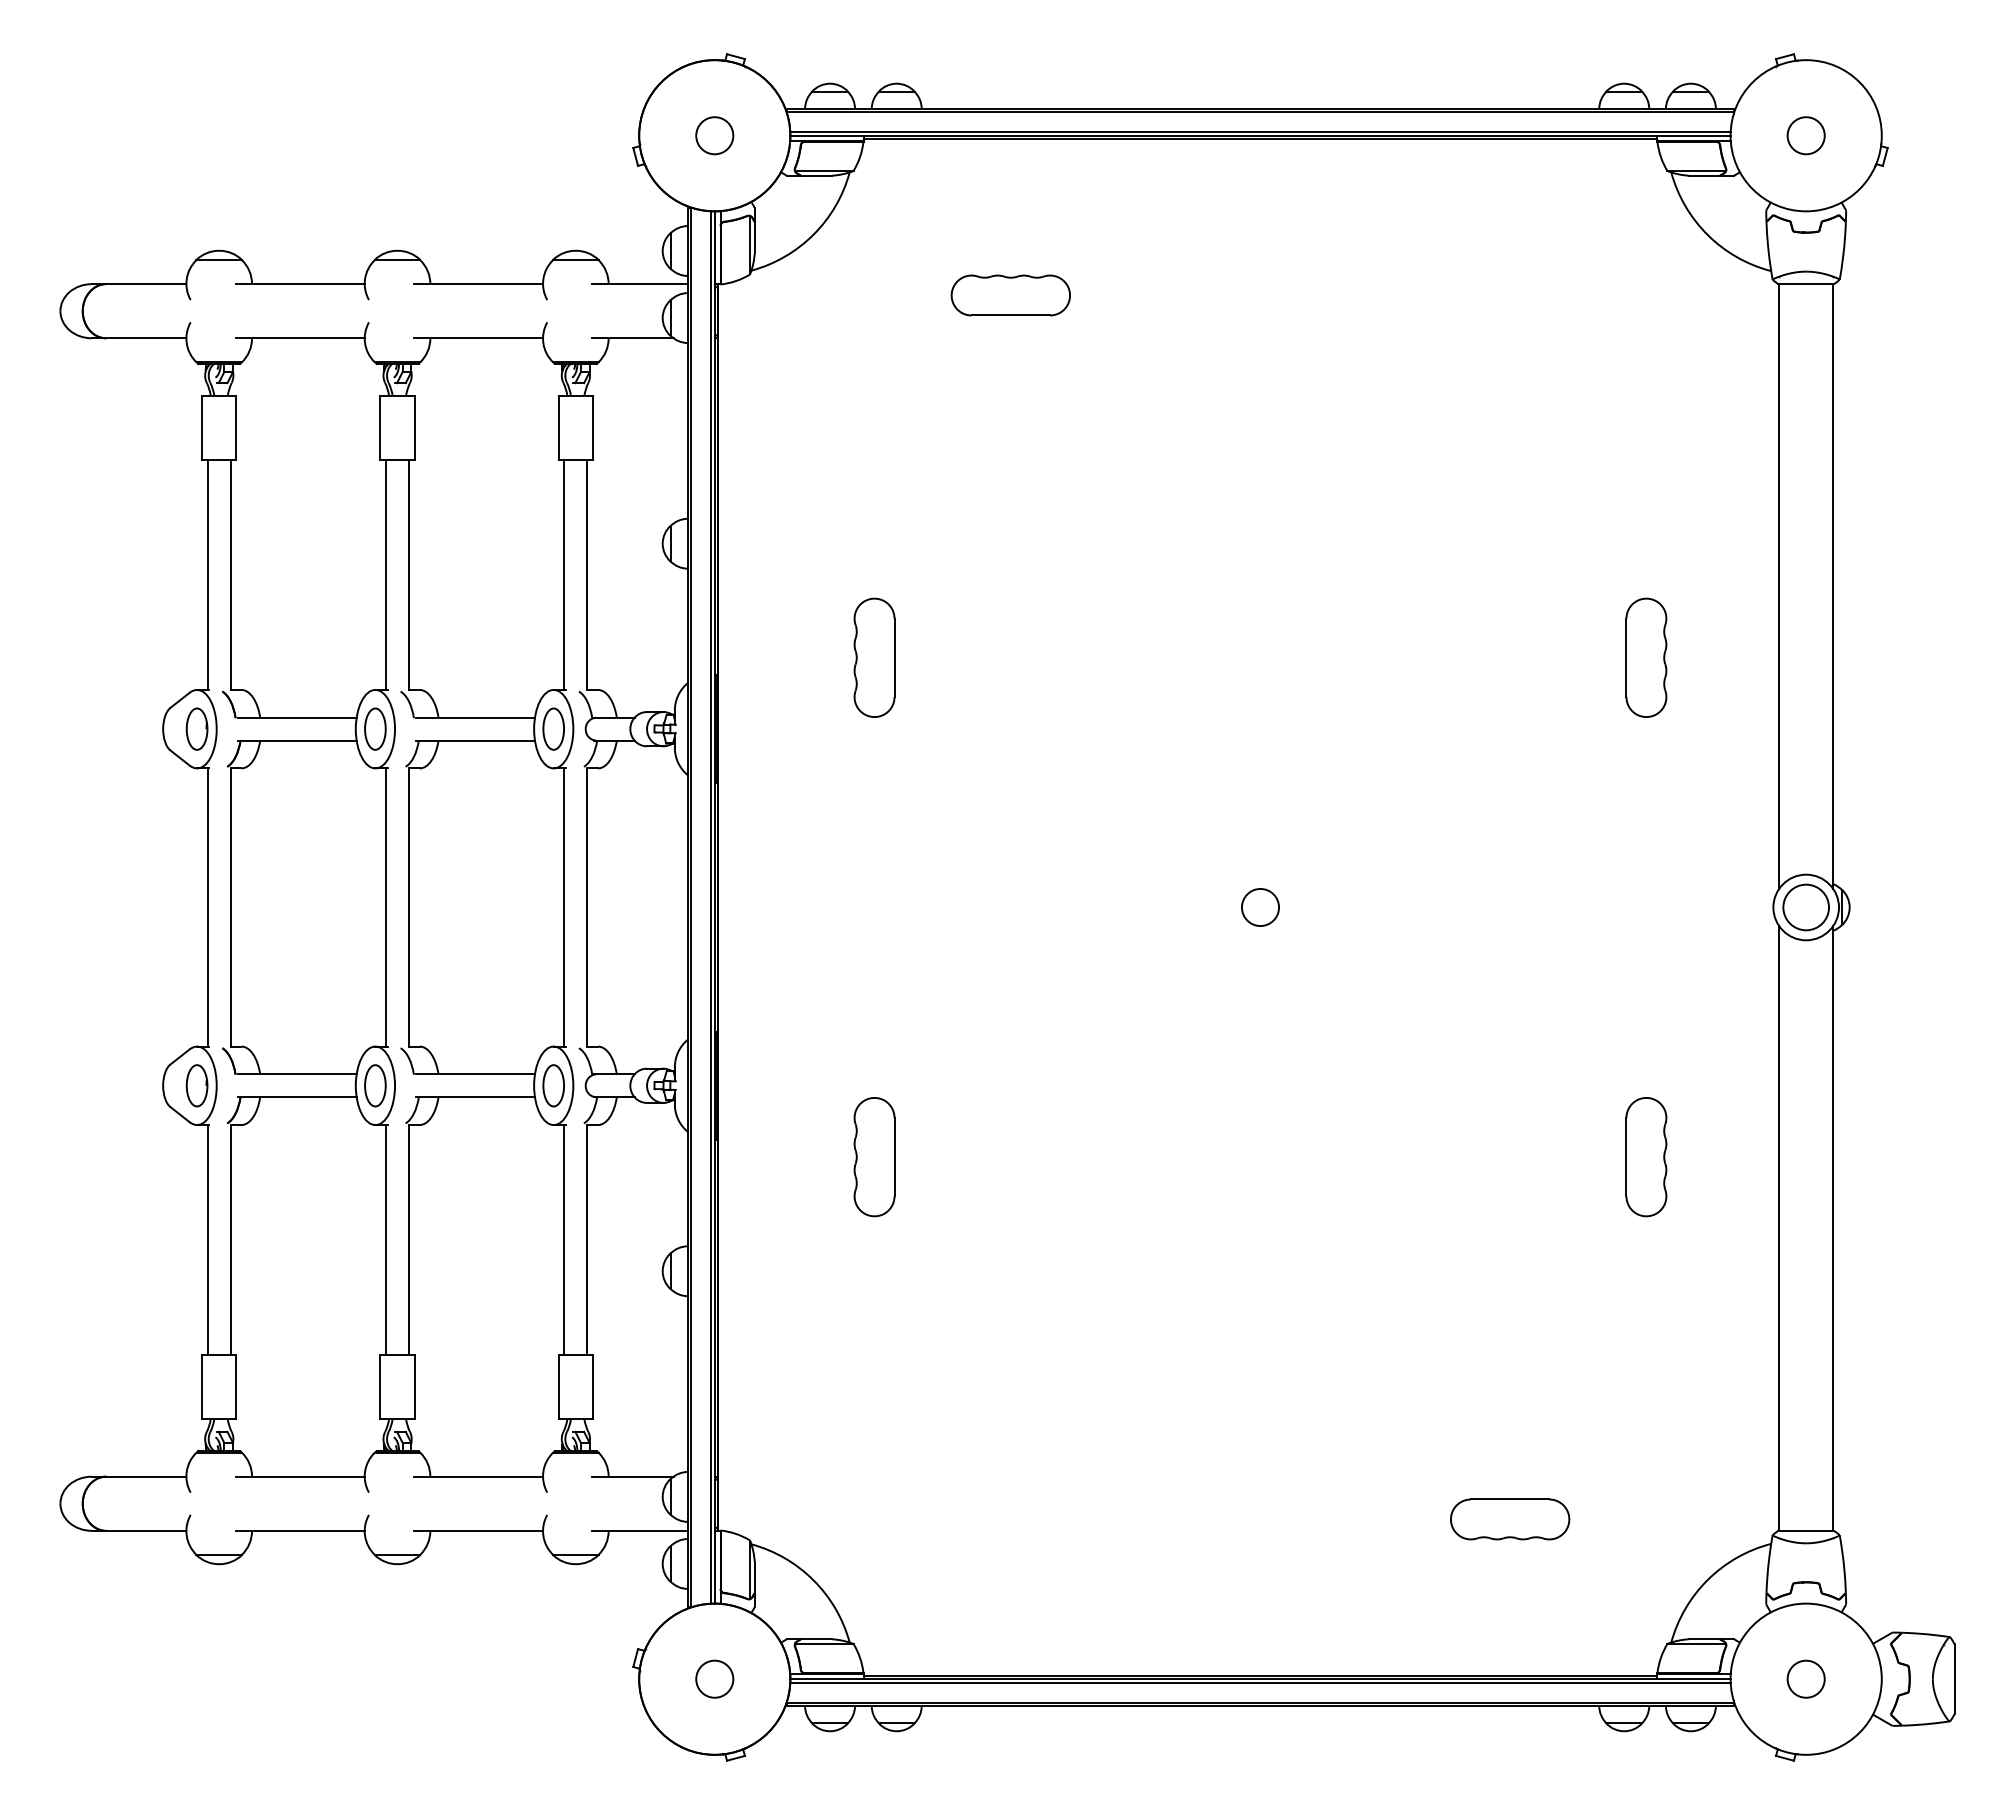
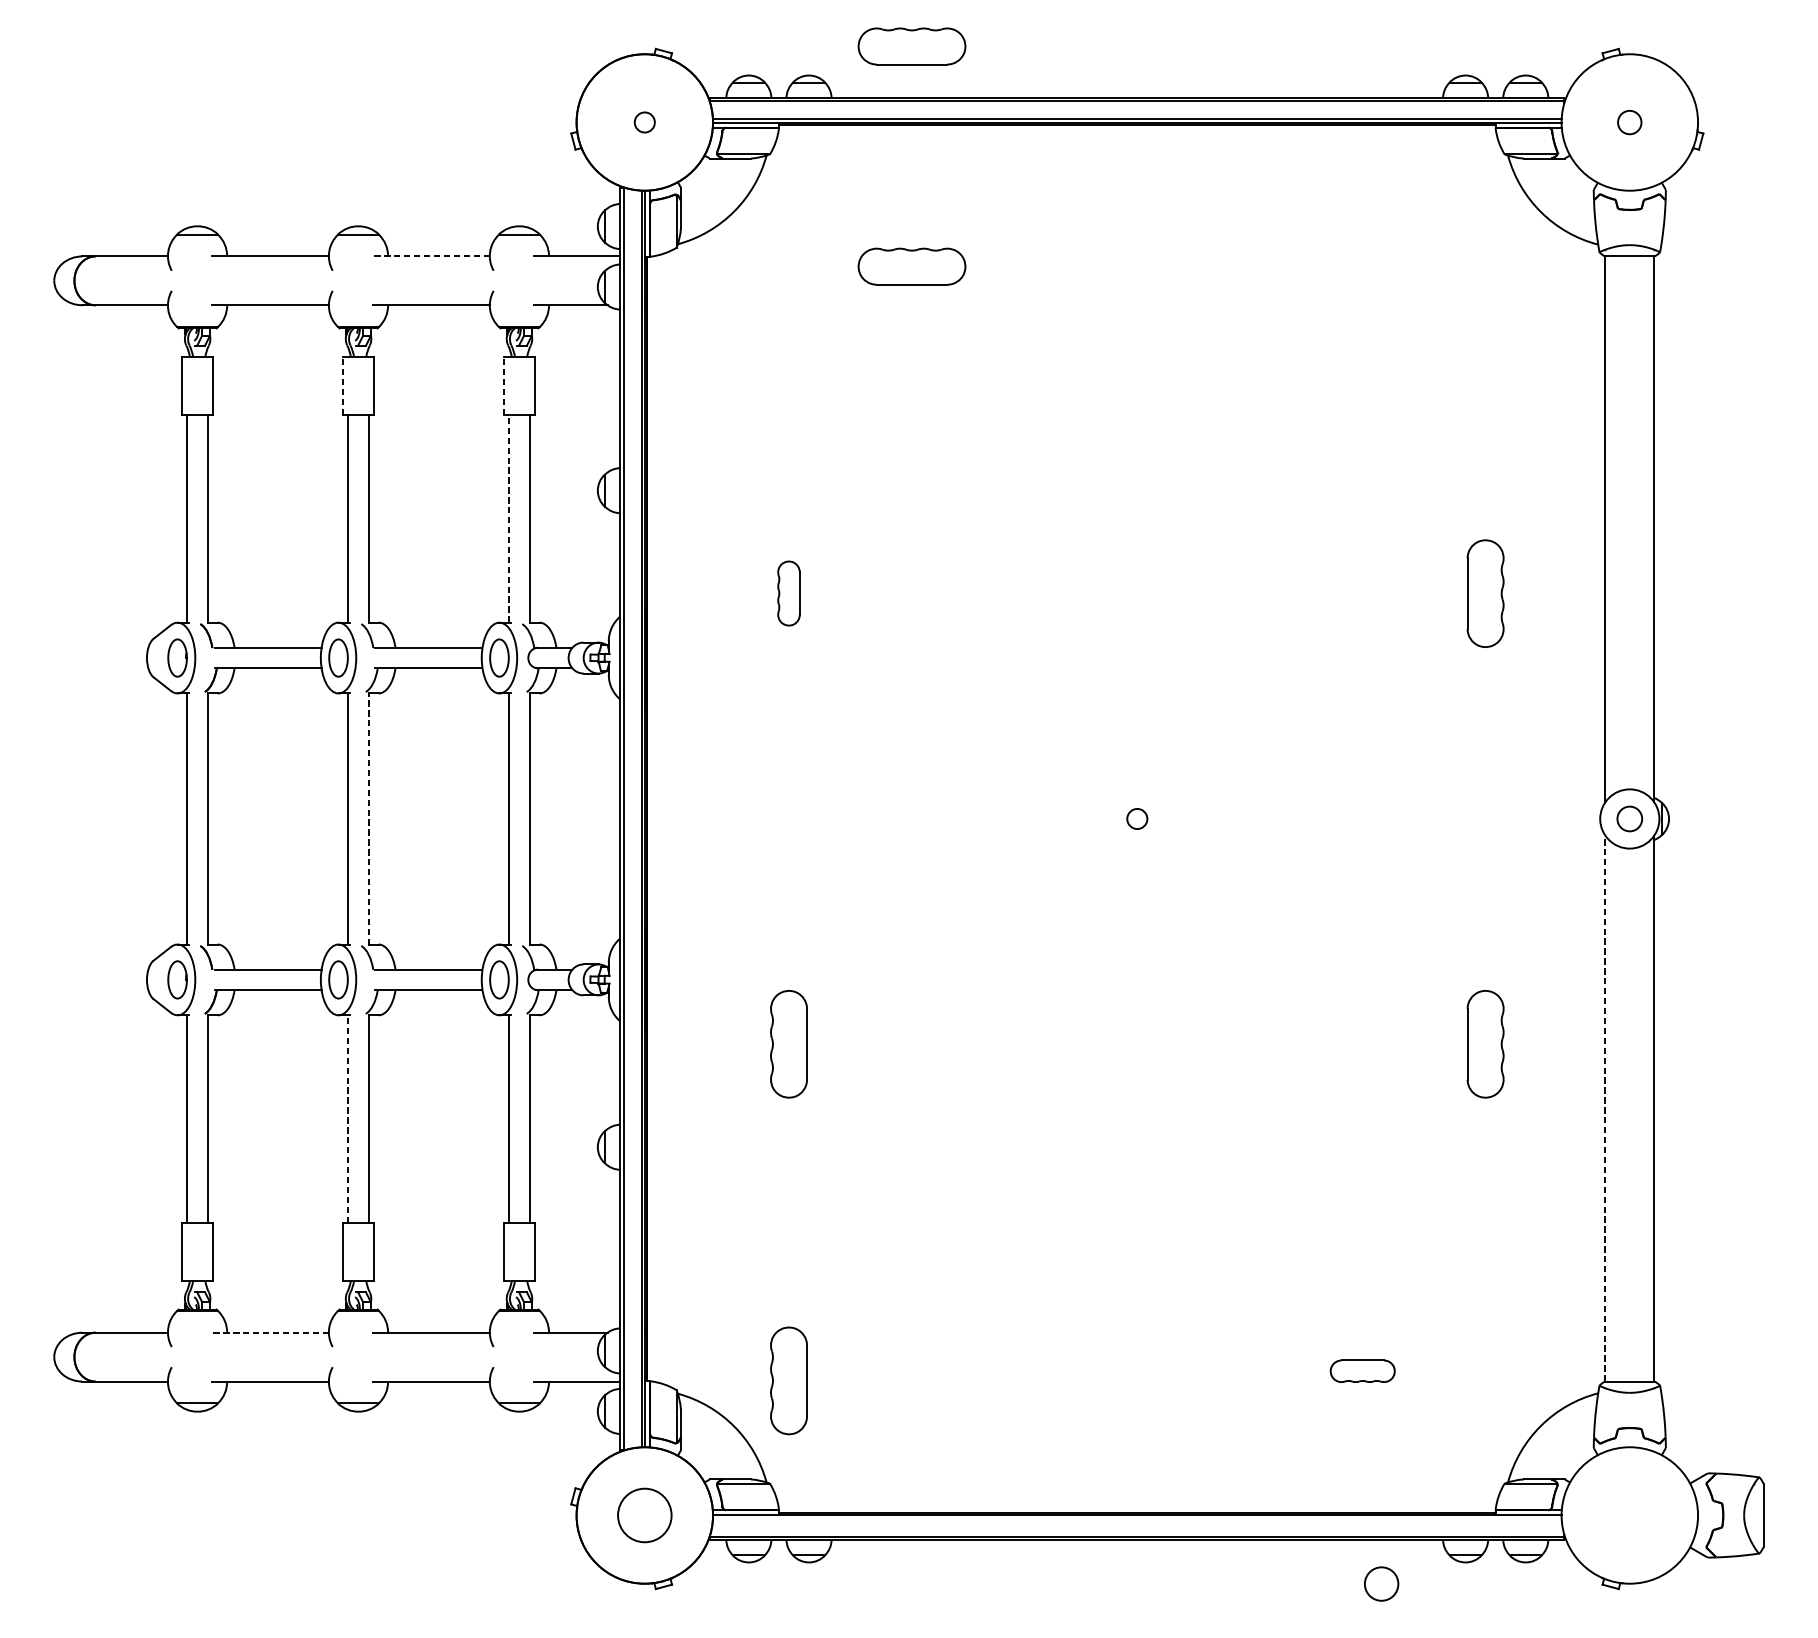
part: (1010, 51) -> (911, 46), added
circle: (714, 135) -> (644, 122), size x0.6
circle: (1805, 135) -> (1629, 122), size x0.7
line: (478, 284) -> (431, 256), solid -> dashed
line: (380, 427) -> (343, 385), solid -> dashed
line: (558, 427) -> (503, 385), solid -> dashed
line: (564, 574) -> (509, 518), solid -> dashed
part: (874, 657) -> (788, 593), size x0.6
line: (408, 907) -> (368, 819), solid -> dashed
circle: (1260, 907) -> (1137, 819), size x0.6
circle: (1806, 907) -> (1630, 819), size x0.6
line: (1779, 1227) -> (1605, 1107), solid -> dashed
line: (386, 1240) -> (348, 1119), solid -> dashed
line: (300, 1476) -> (270, 1332), solid -> dashed
part: (1510, 1519) -> (1362, 1371), size x0.6
part: (874, 1530) -> (788, 1381), added
circle: (714, 1678) -> (644, 1514), size x1.6
circle: (1805, 1678) -> (1381, 1583), moved
line: (1260, 1682) -> (1137, 1518), removed

